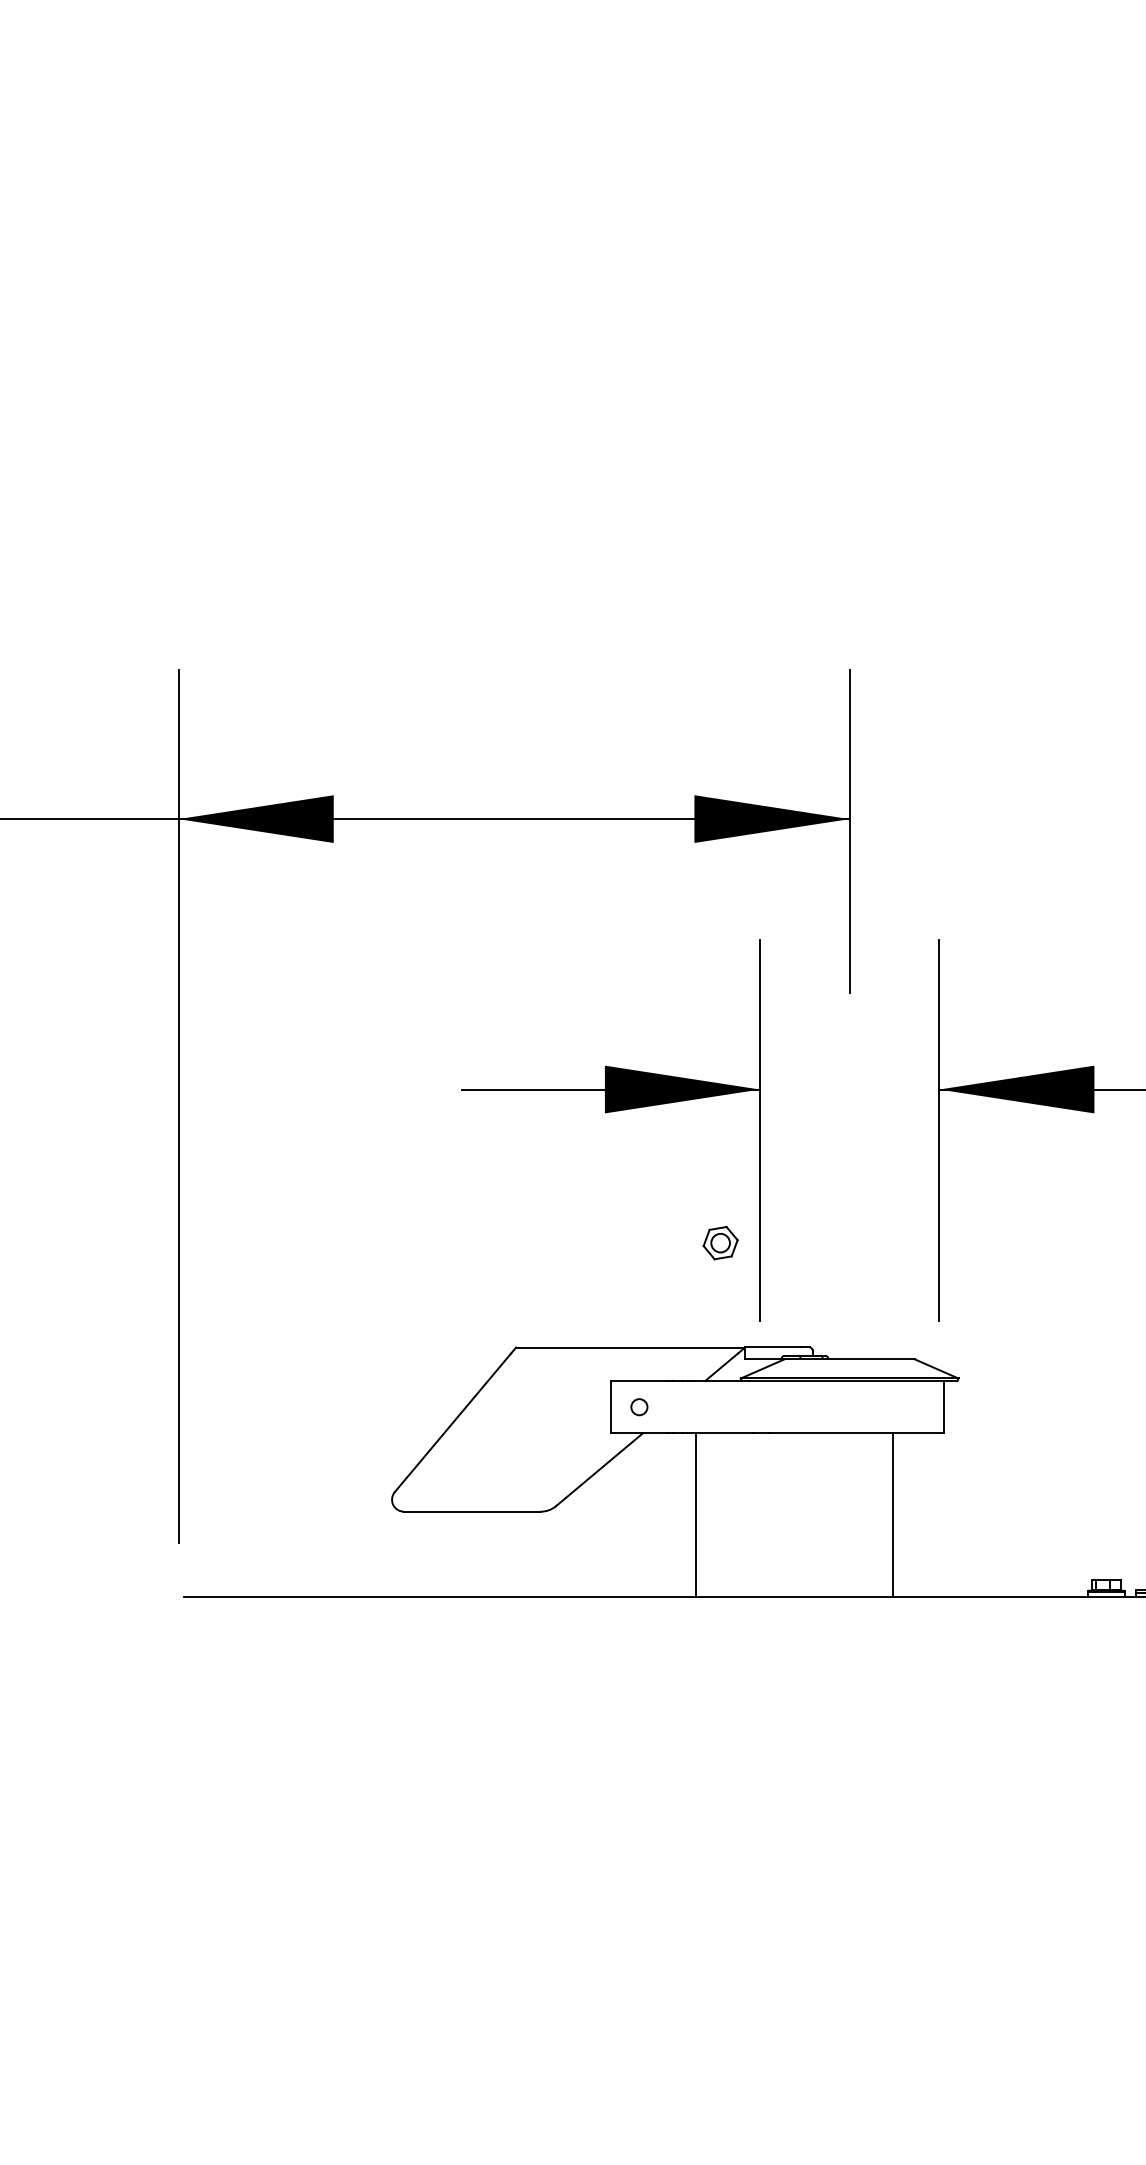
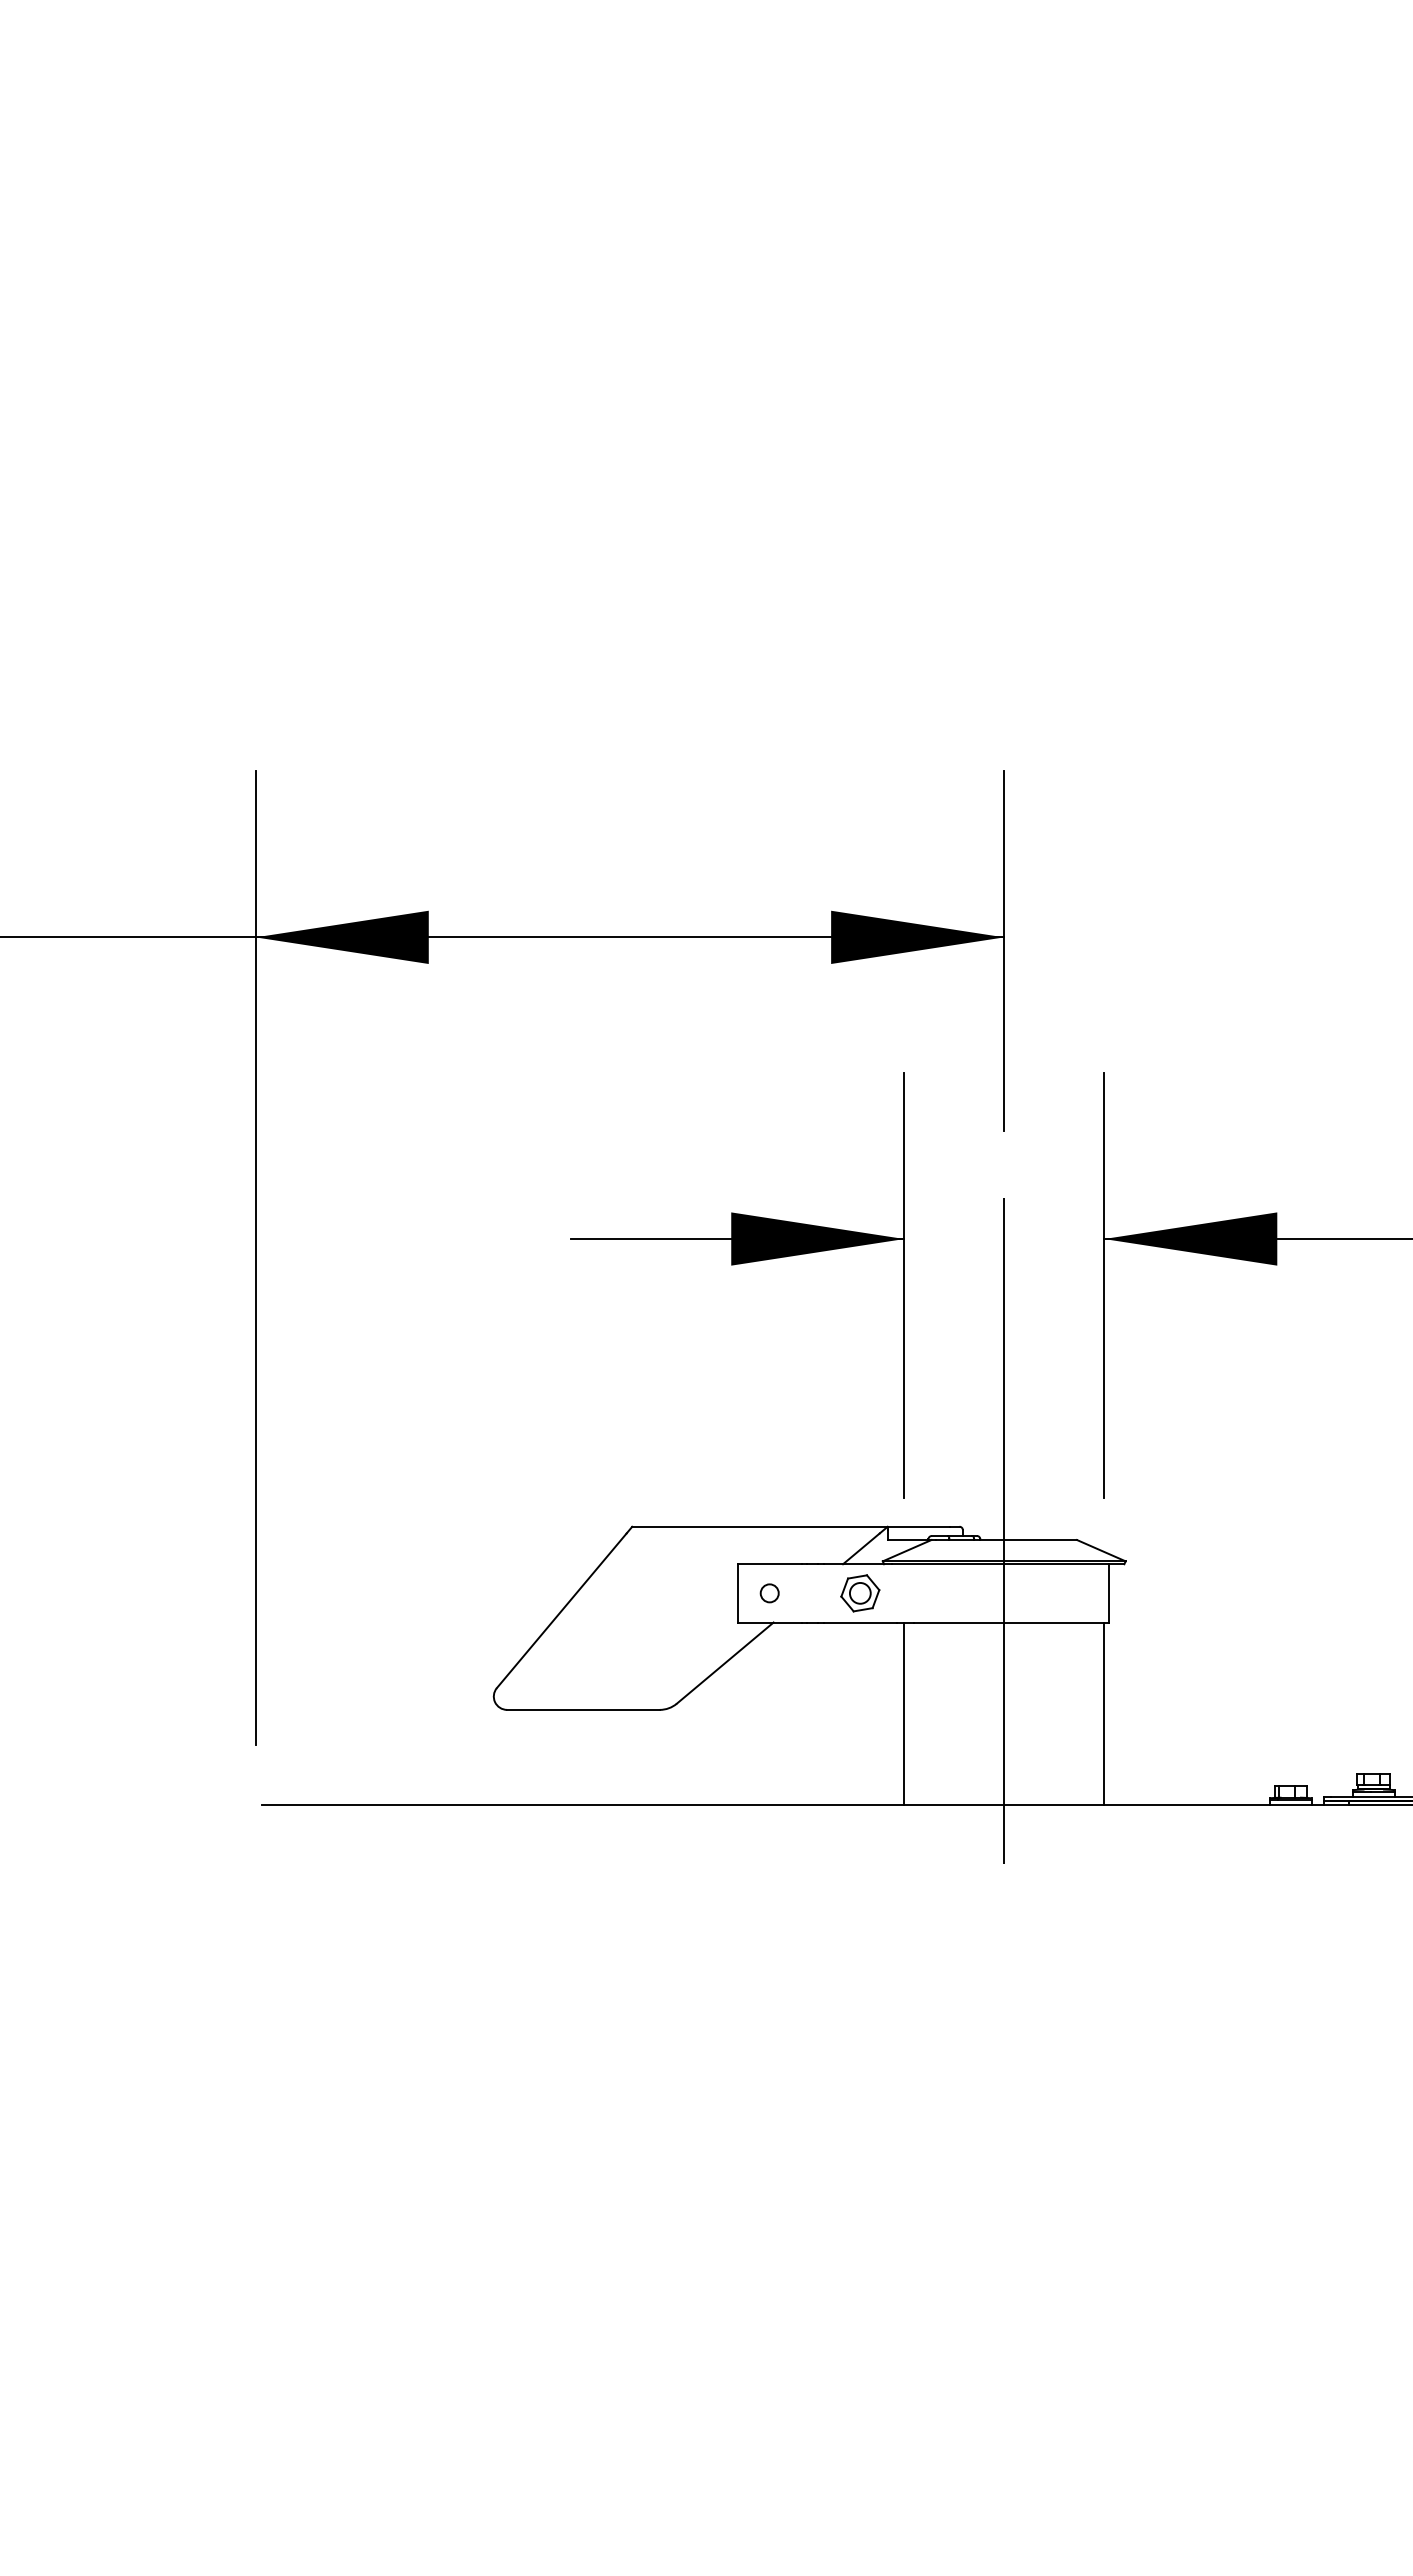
part: (720, 1243) -> (860, 1593), moved
line: (849, 1363) -> (1004, 1544), added
line: (695, 1514) -> (904, 1713), moved
line: (892, 1514) -> (1104, 1713), moved

